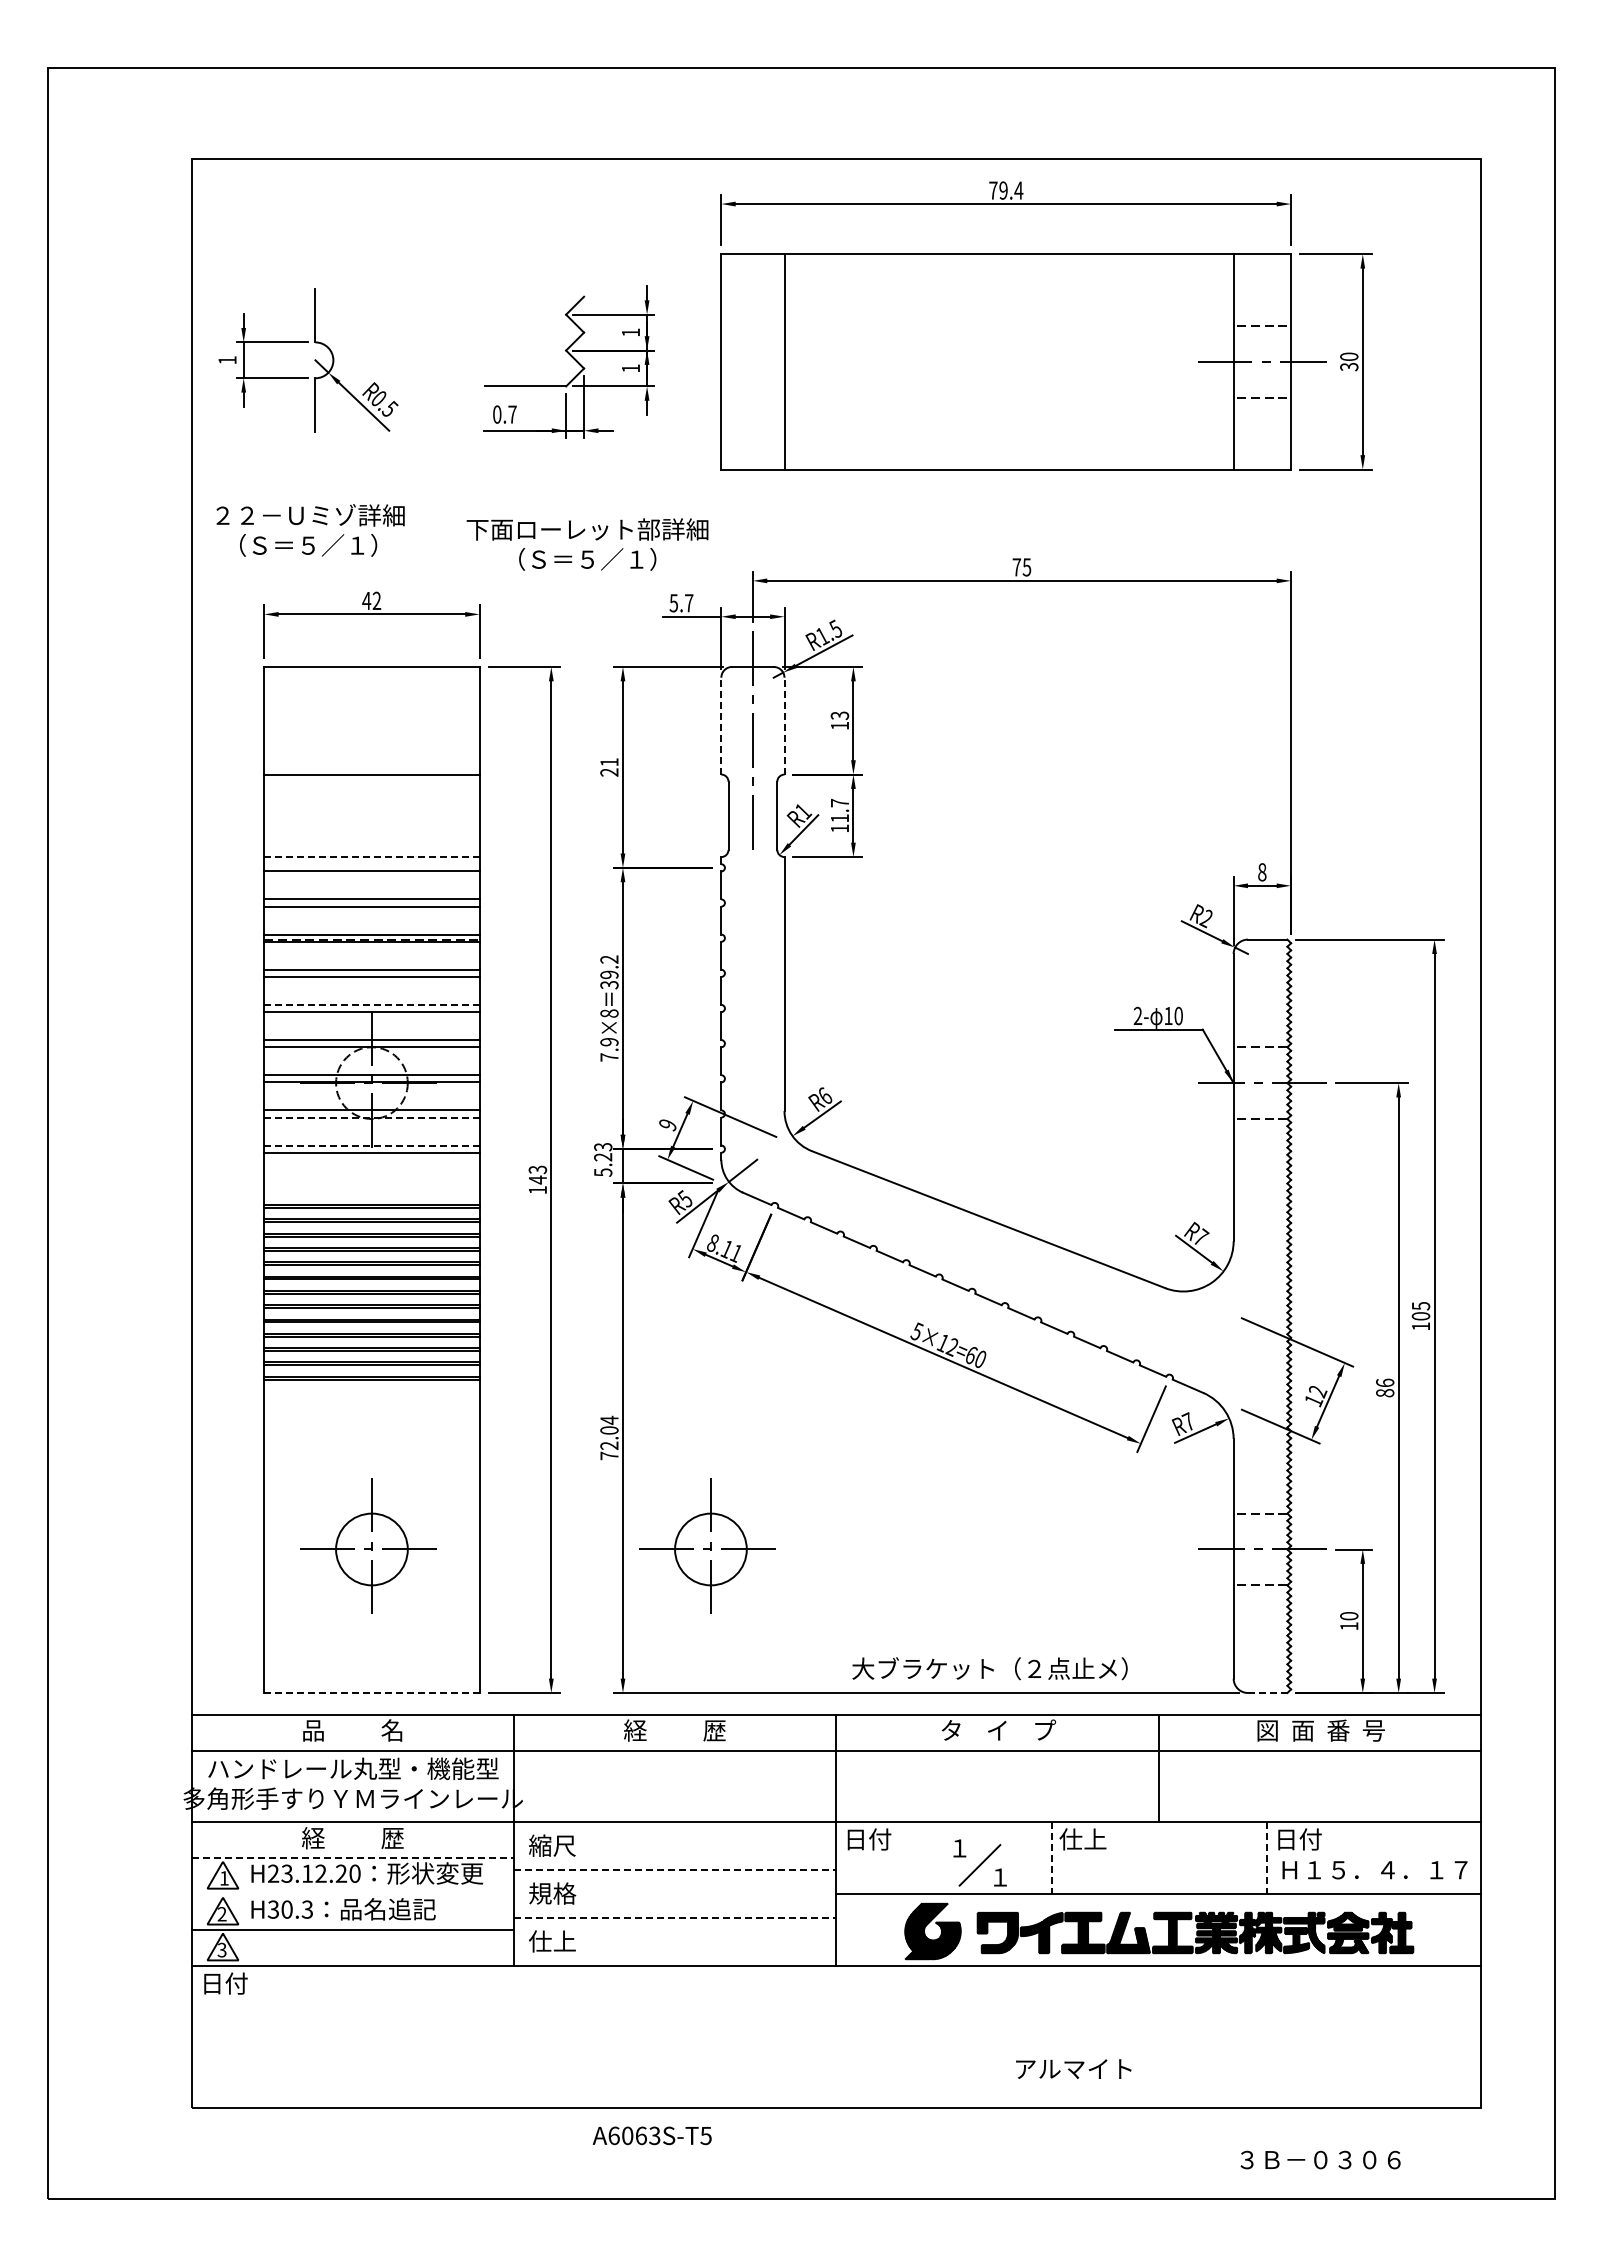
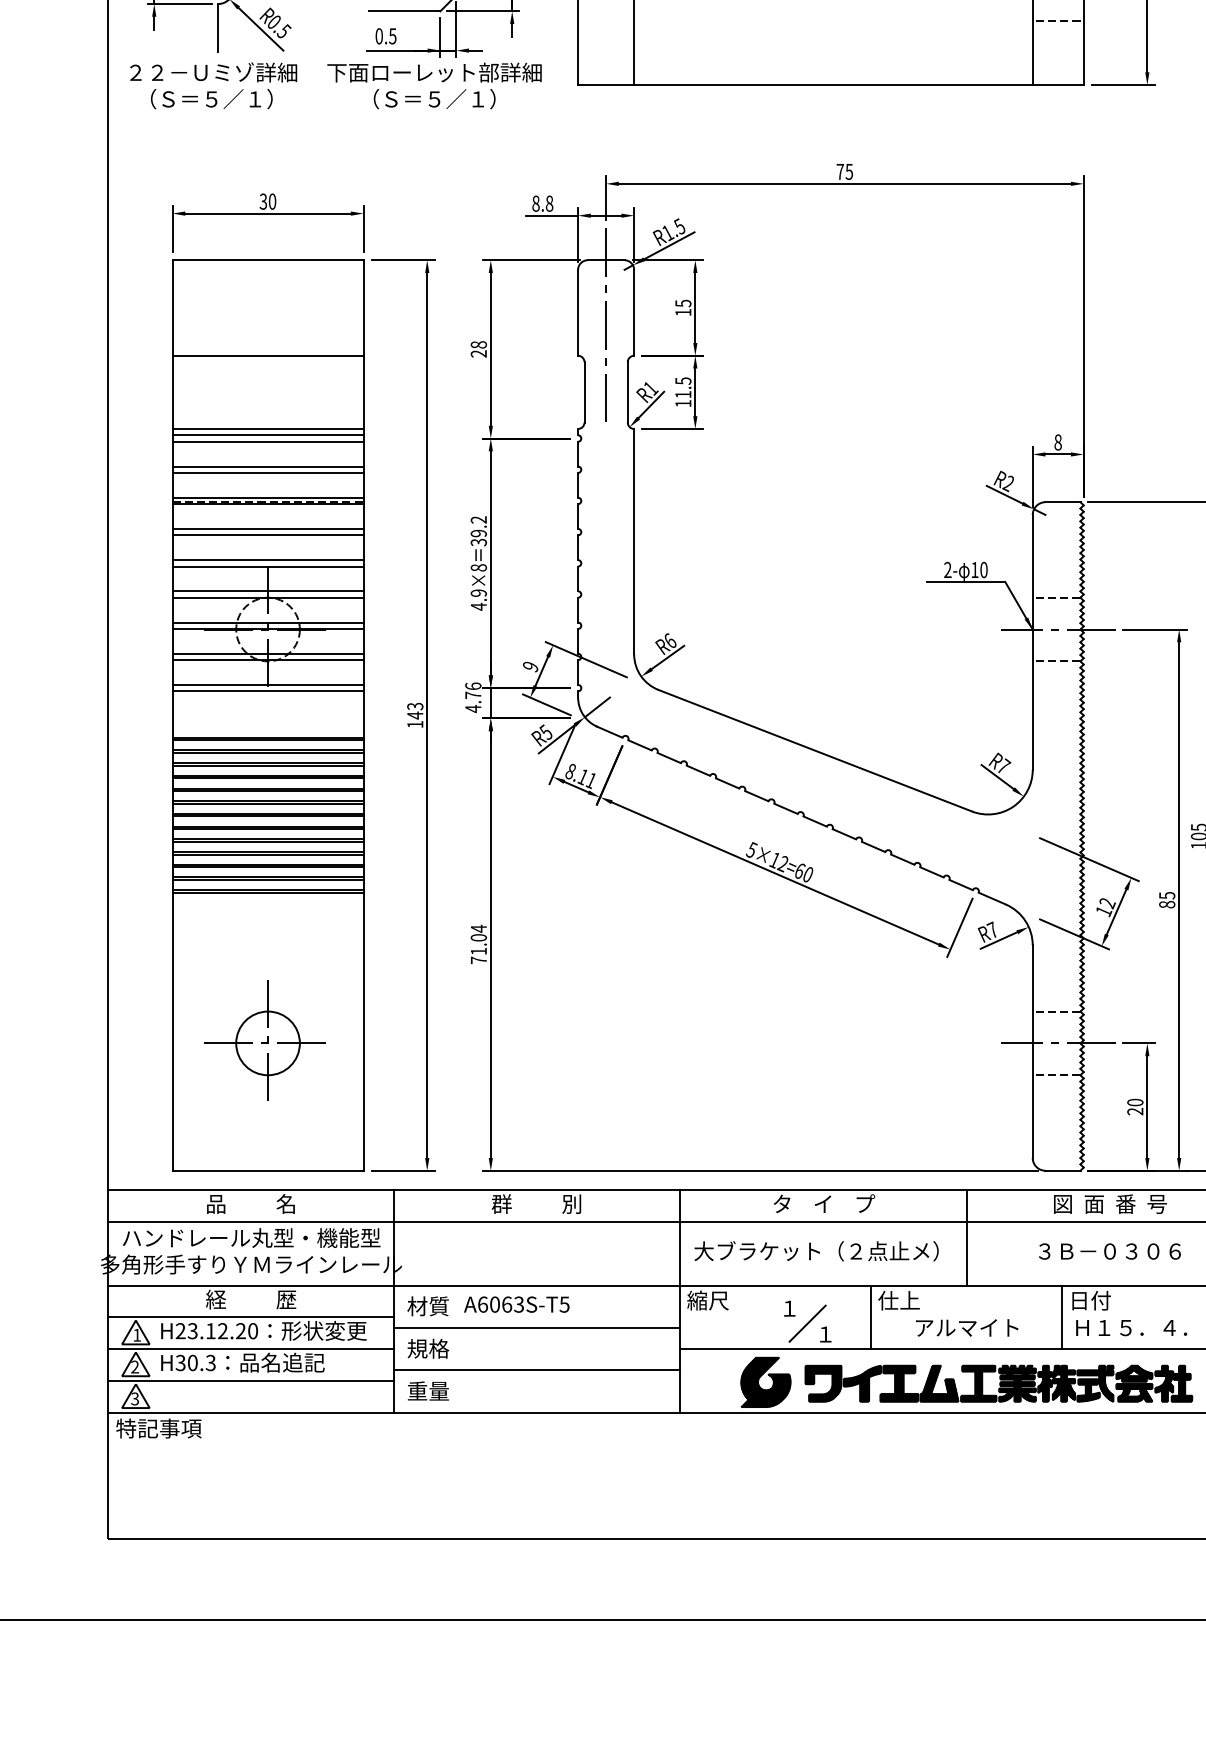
text: (512, 414) -> (392, 36), 0.7 -> 0.5
text: (310, 530) -> (213, 85), moved
text: (587, 544) -> (434, 85), moved
text: (371, 600) -> (267, 201), 42 -> 30
text: (681, 603) -> (542, 203), 5.7 -> 8.8
text: (839, 715) -> (682, 303), 13 -> 15
line: (721, 725) -> (578, 312), dashed -> solid
line: (784, 725) -> (634, 312), dashed -> solid
text: (609, 762) -> (478, 345), 21 -> 28
text: (840, 802) -> (683, 380), 11.7 -> 11.5
line: (371, 857) -> (267, 429), dashed -> solid
line: (371, 864) -> (267, 435), added
line: (371, 1004) -> (267, 559), dashed -> solid
text: (609, 1057) -> (478, 606), 7.9×8 -> 4.9×8
line: (371, 1117) -> (267, 660), dashed -> solid
line: (371, 1145) -> (267, 684), dashed -> solid
text: (603, 1159) -> (473, 697), 5.23 -> 4.76
text: (1385, 1382) -> (1167, 895), 86 -> 85
text: (609, 1445) -> (478, 951), 72.04 -> 71.04
part: (707, 1545) -> (565, 1039), removed
text: (1349, 1626) -> (1135, 1111), 10 -> 20
text: (989, 1668) -> (816, 1251), moved
line: (371, 1693) -> (267, 1171), dashed -> solid
line: (1267, 1693) -> (1062, 1171), dashed -> solid
text: (674, 1730) -> (536, 1204), 経          歴 -> 群          別
text: (867, 1839) -> (707, 1300), 日付 -> 縮尺
text: (552, 1845) -> (428, 1306), 縮尺 -> 材質
line: (352, 1858) -> (250, 1317), dashed -> solid
line: (1051, 1858) -> (871, 1317), dashed -> solid
line: (1266, 1858) -> (1061, 1317), dashed -> solid
line: (675, 1870) -> (537, 1328), dashed -> solid
line: (352, 1894) -> (250, 1349), added
line: (675, 1917) -> (537, 1369), dashed -> solid
text: (552, 1941) -> (428, 1391), 仕上 -> 重量
text: (248, 1983) -> (158, 1428), 日付 -> 特記事項
text: (1073, 2068) -> (966, 1327), moved
text: (651, 2135) -> (516, 1304), moved
text: (1320, 2159) -> (1109, 1251), moved

